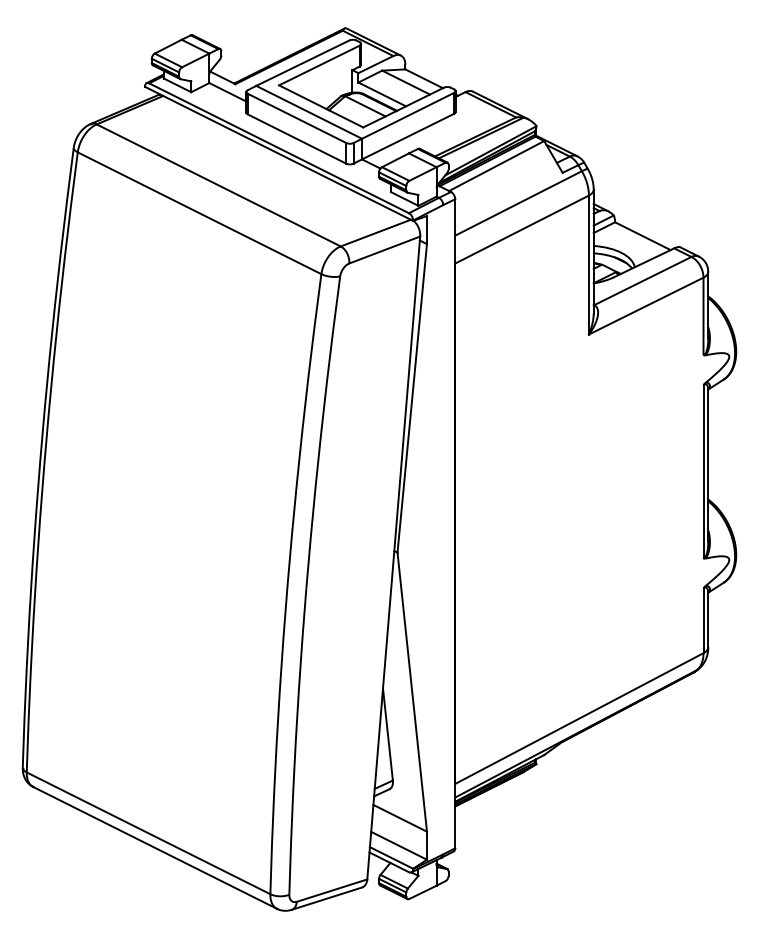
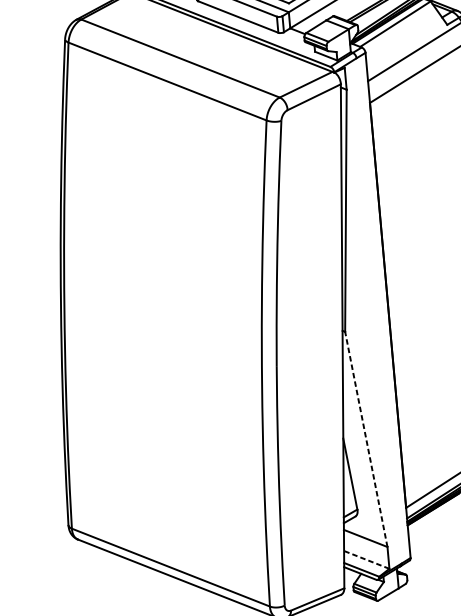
line: (412, 691) -> (366, 438), solid -> dashed
line: (398, 845) -> (366, 559), solid -> dashed

